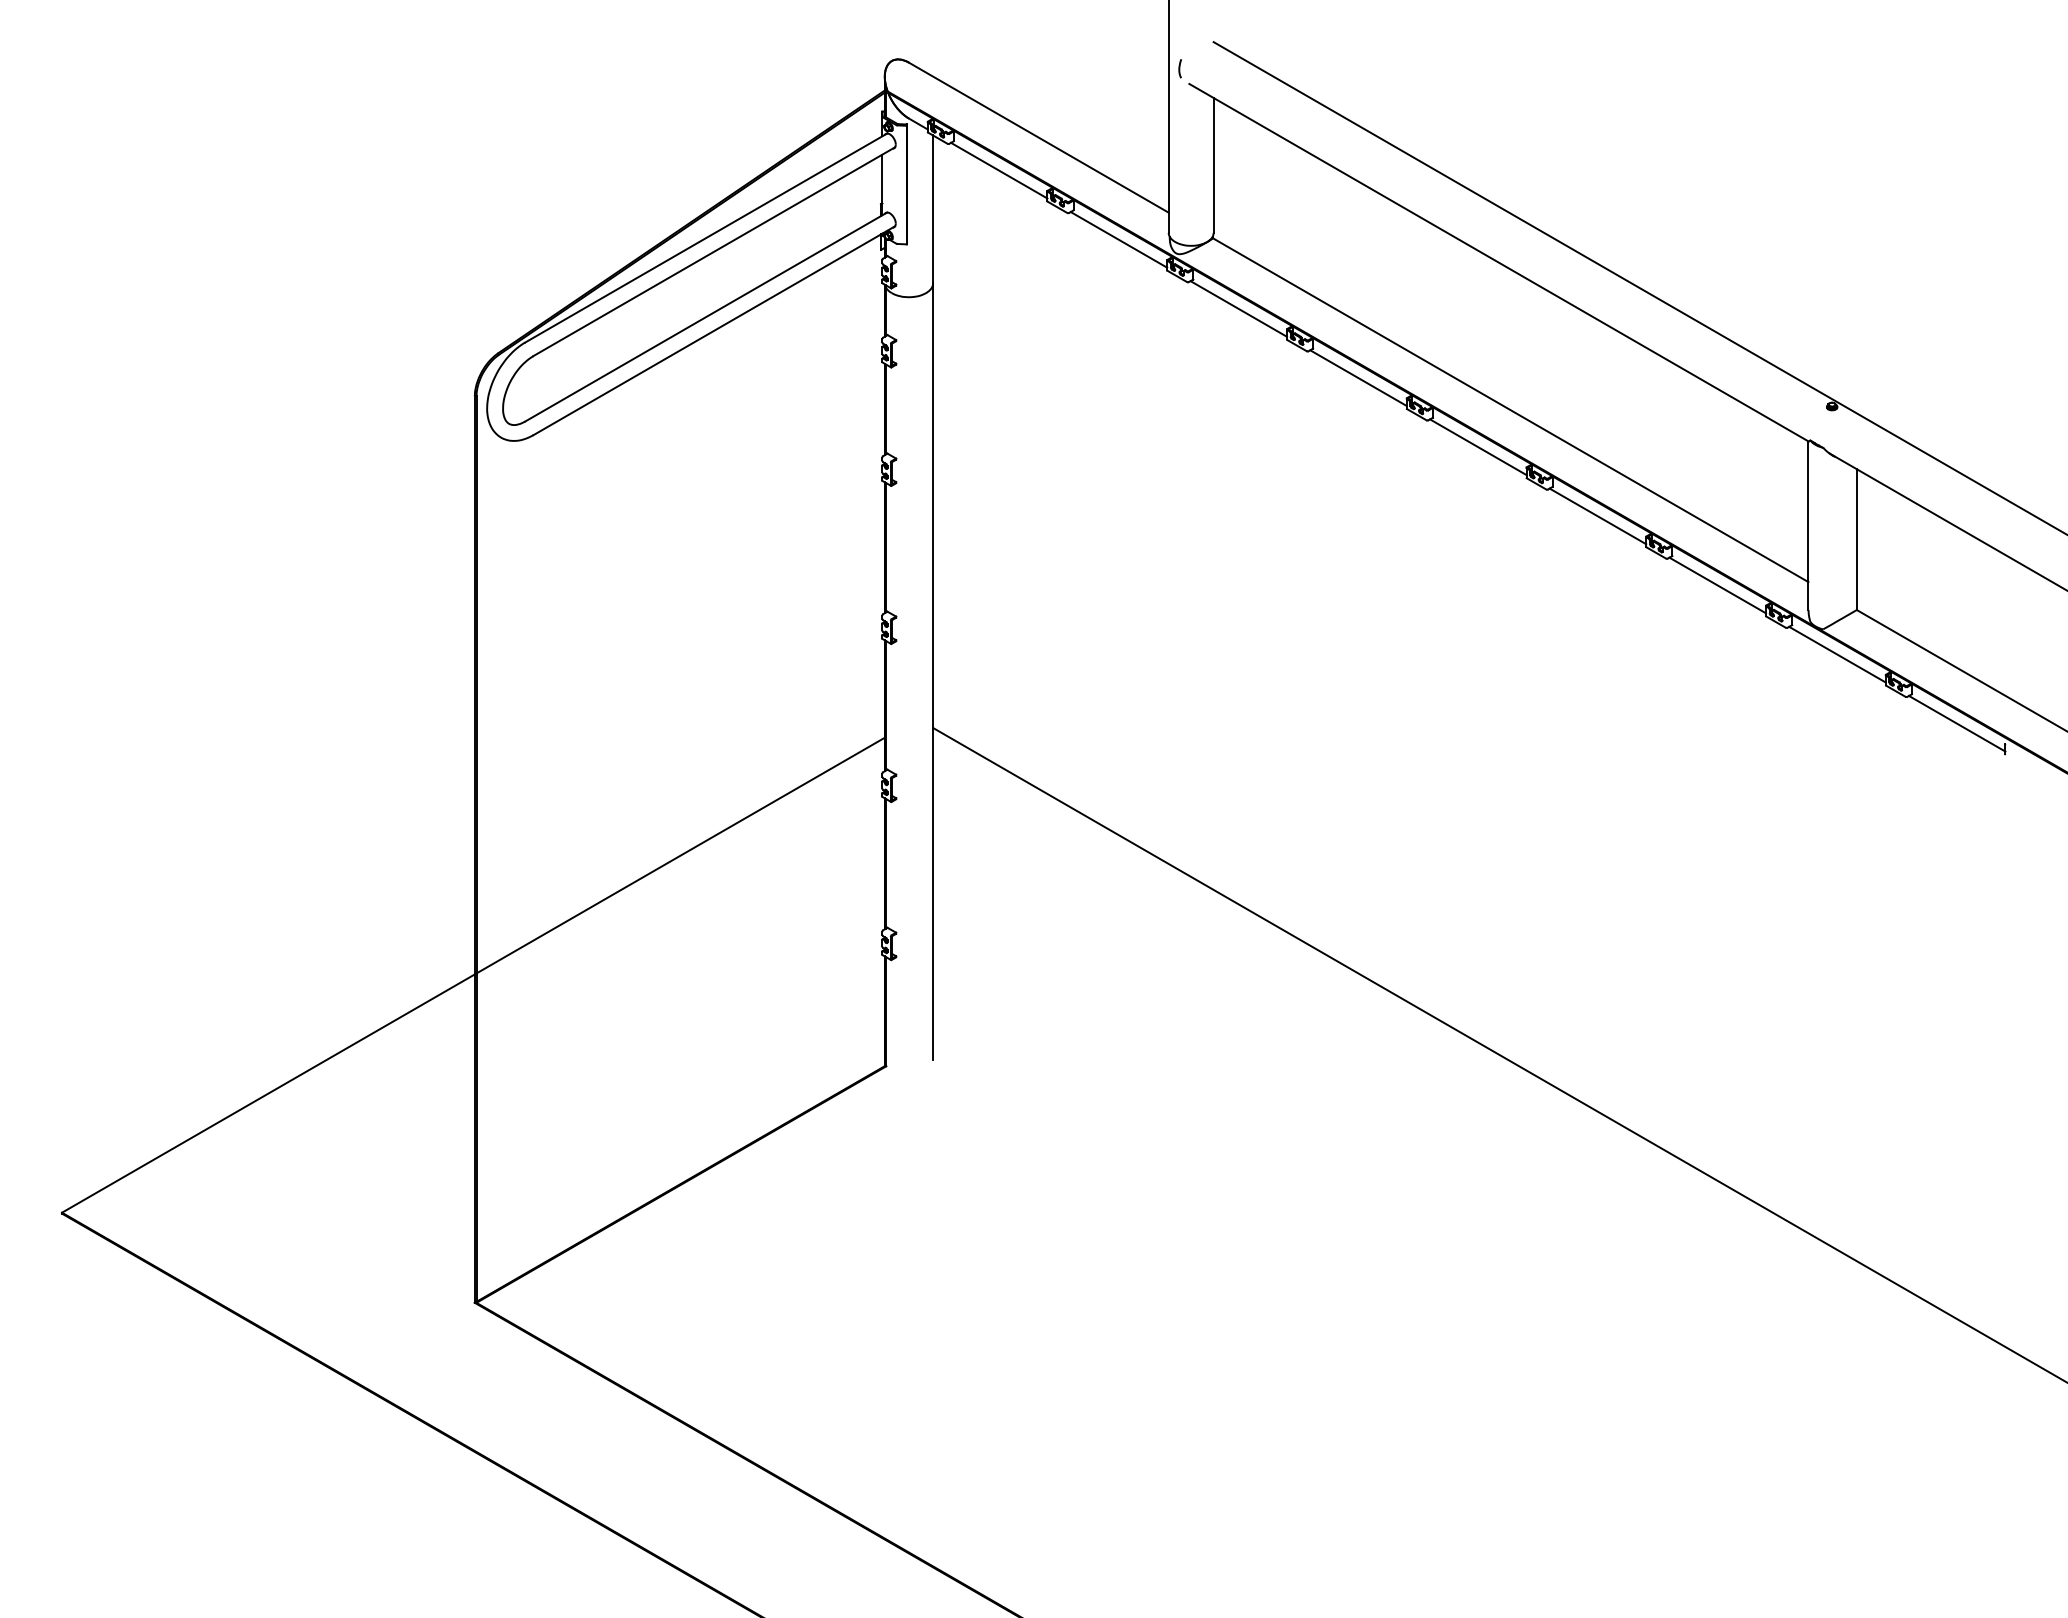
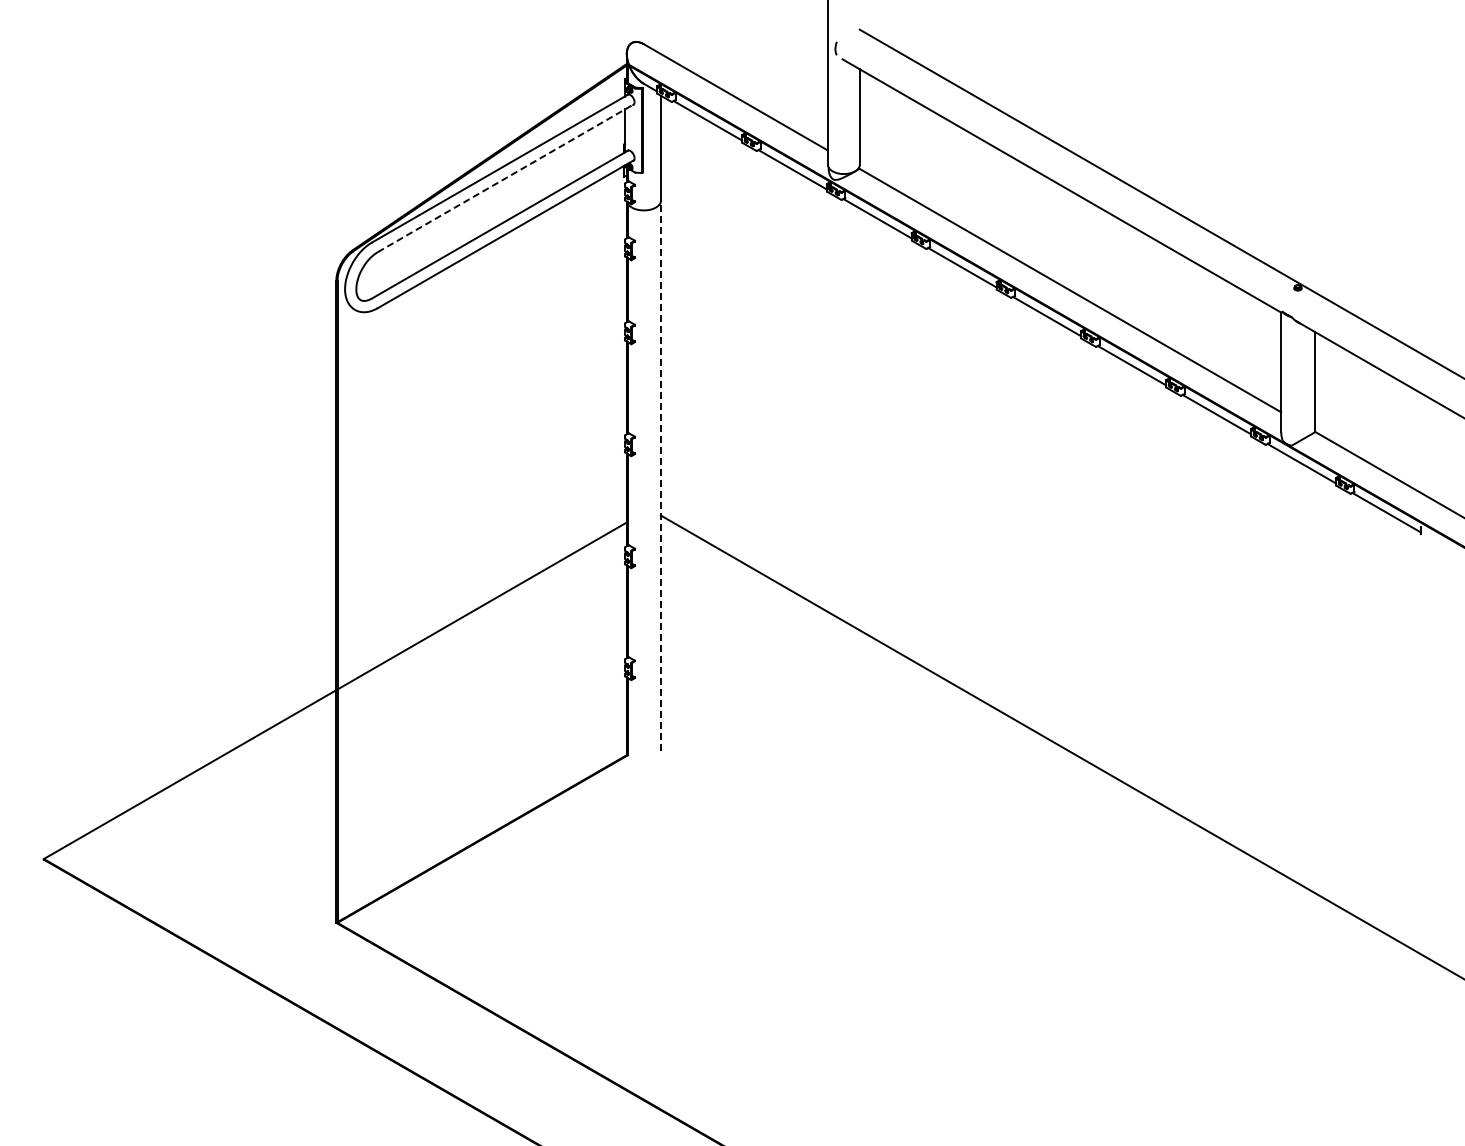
line: (713, 252) -> (505, 178), solid -> dashed
line: (933, 671) -> (661, 475), solid -> dashed

